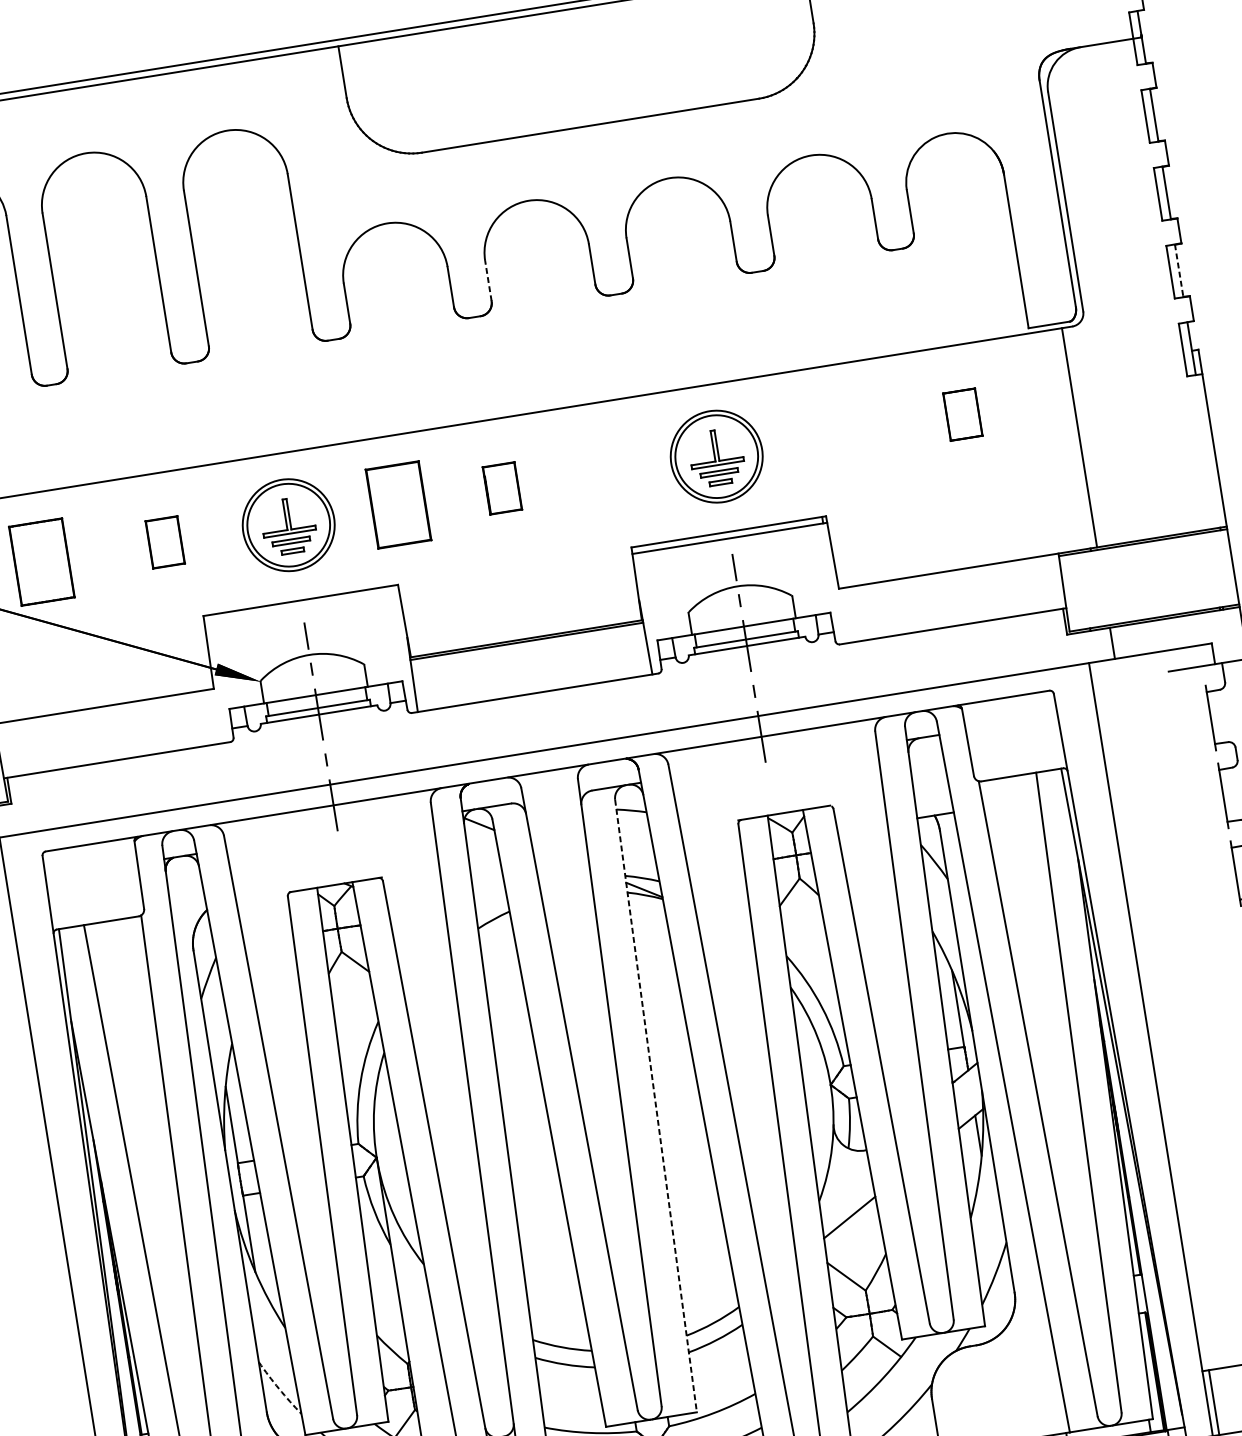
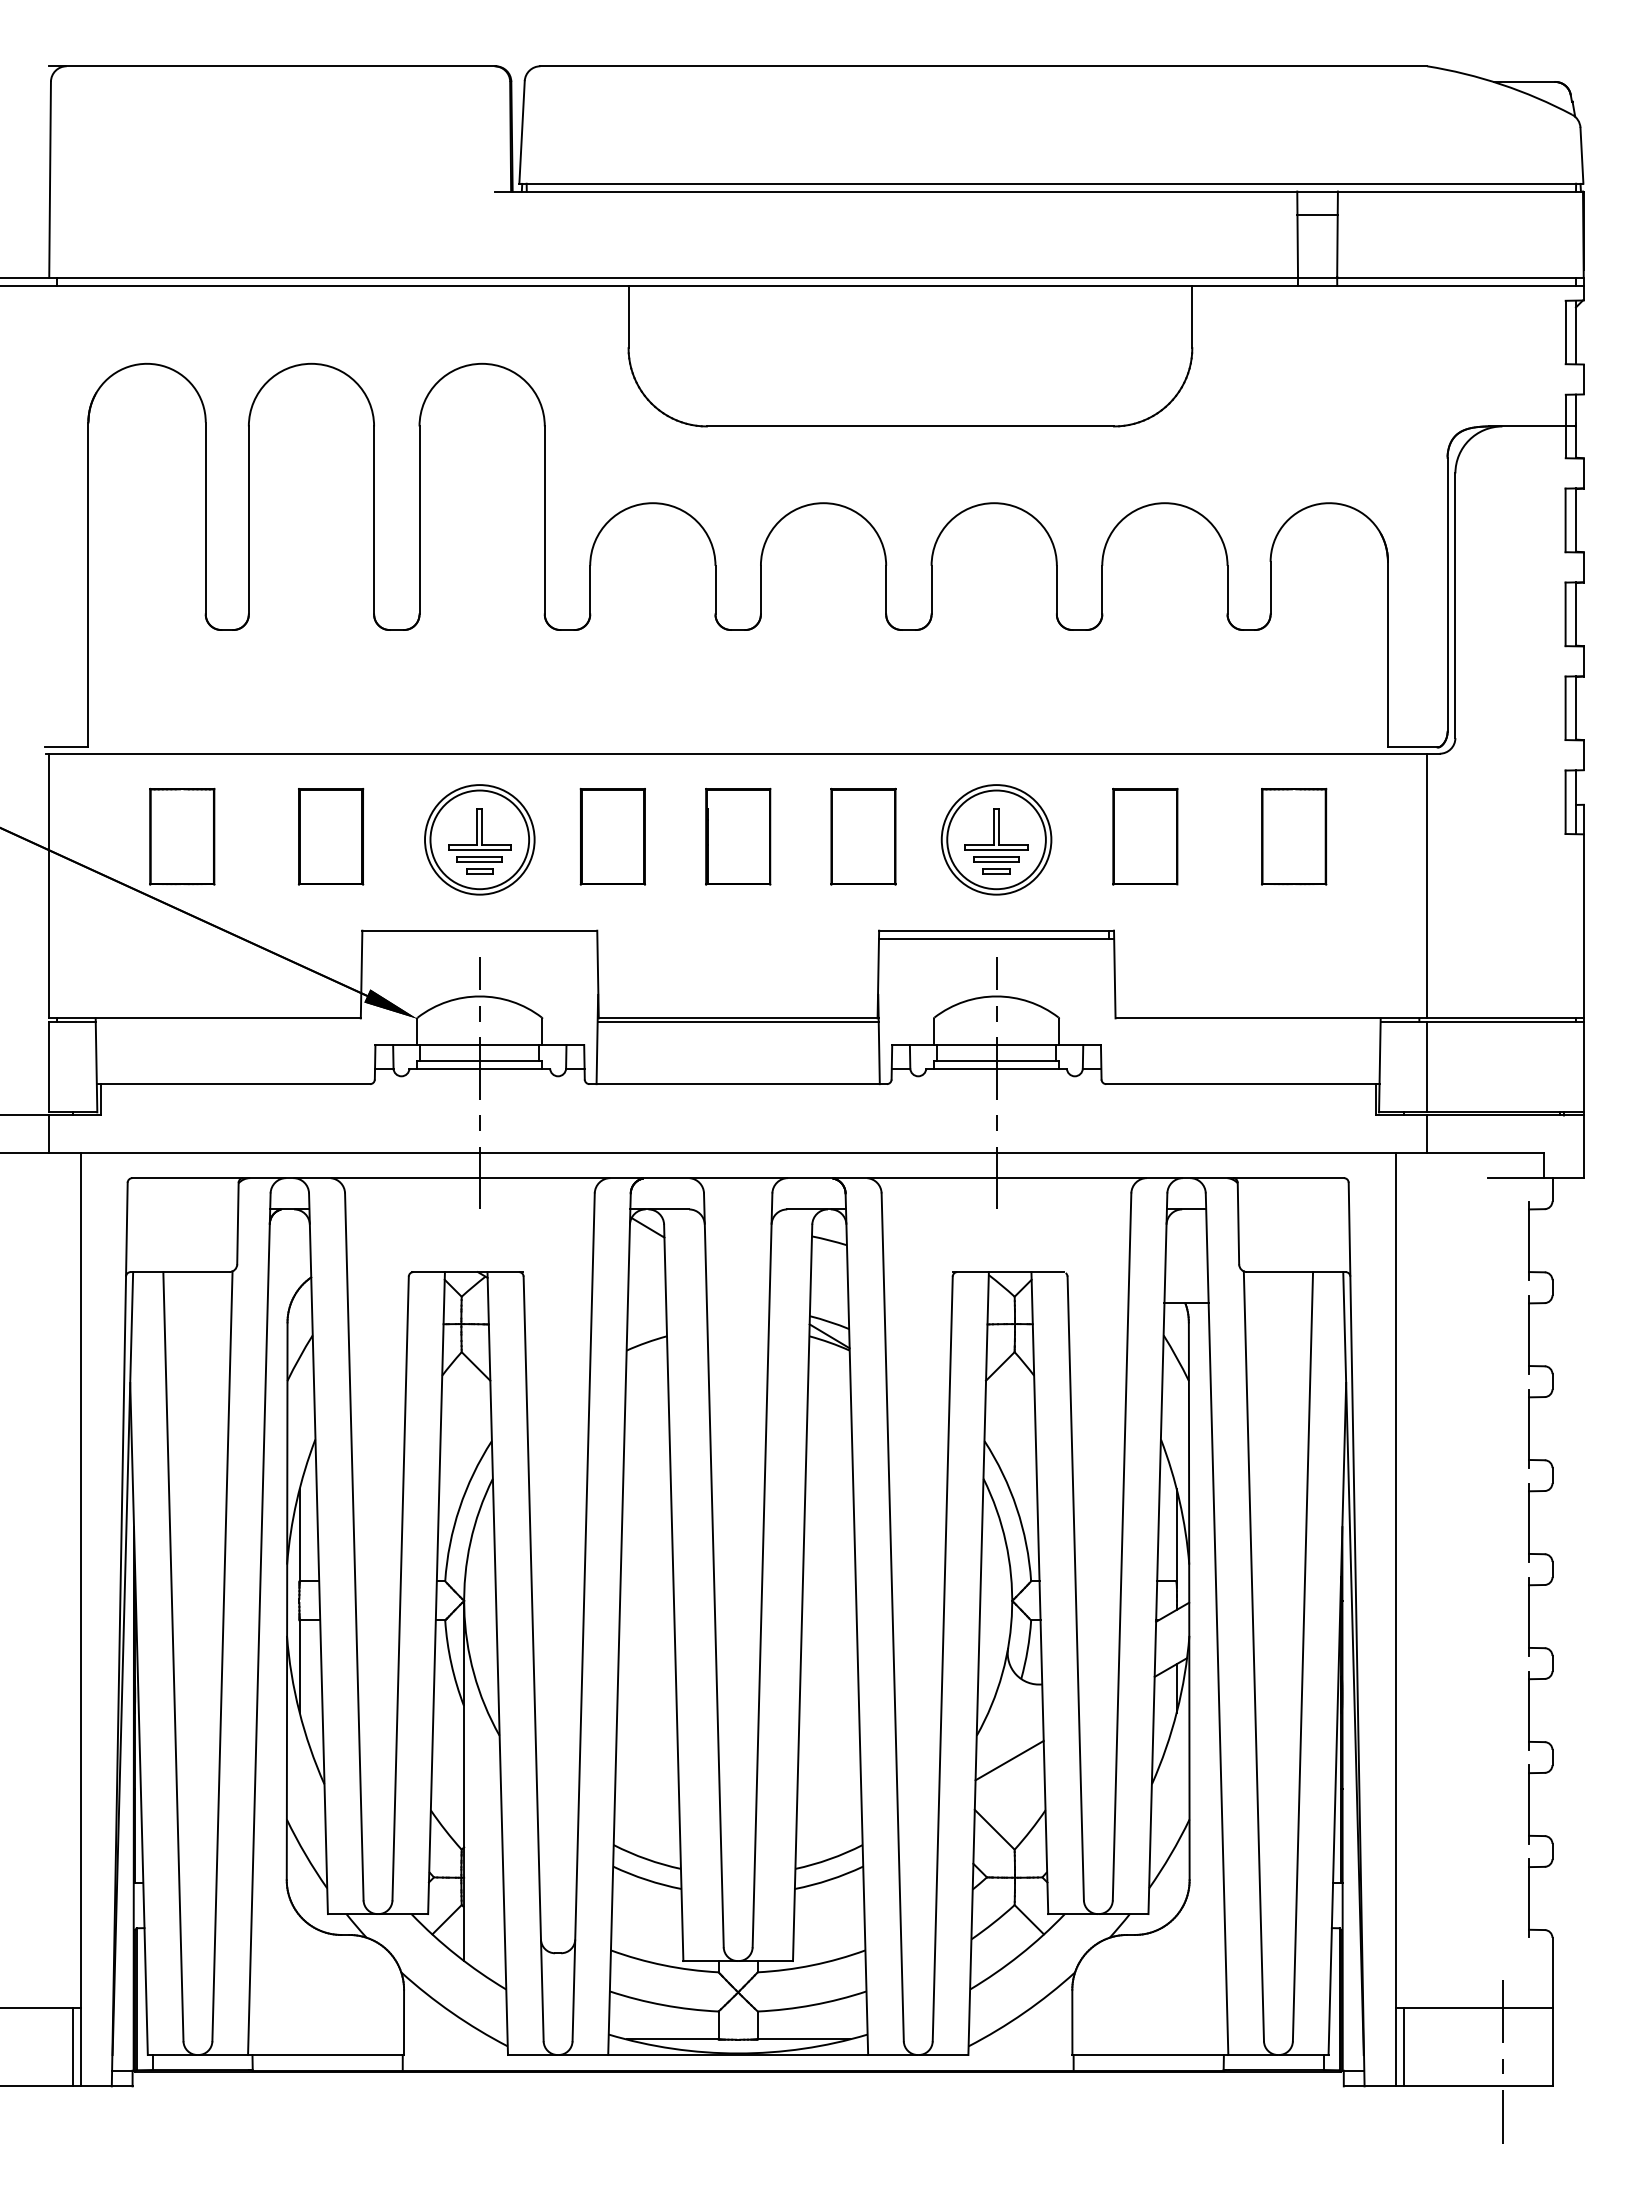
line: (1178, 271) -> (1575, 708), dashed -> solid
line: (487, 280) -> (760, 589), dashed -> solid
part: (963, 414) -> (1294, 836), size x1.67
part: (839, 434) -> (1145, 836), added
part: (606, 471) -> (863, 836), added
part: (502, 488) -> (738, 836), size x1.67
part: (165, 542) -> (331, 836), size x1.67
line: (1103, 587) -> (1427, 1066), added
line: (655, 1106) -> (802, 1593), dashed -> solid
arc: (278, 1388) -> (305, 1854), dashed -> solid

